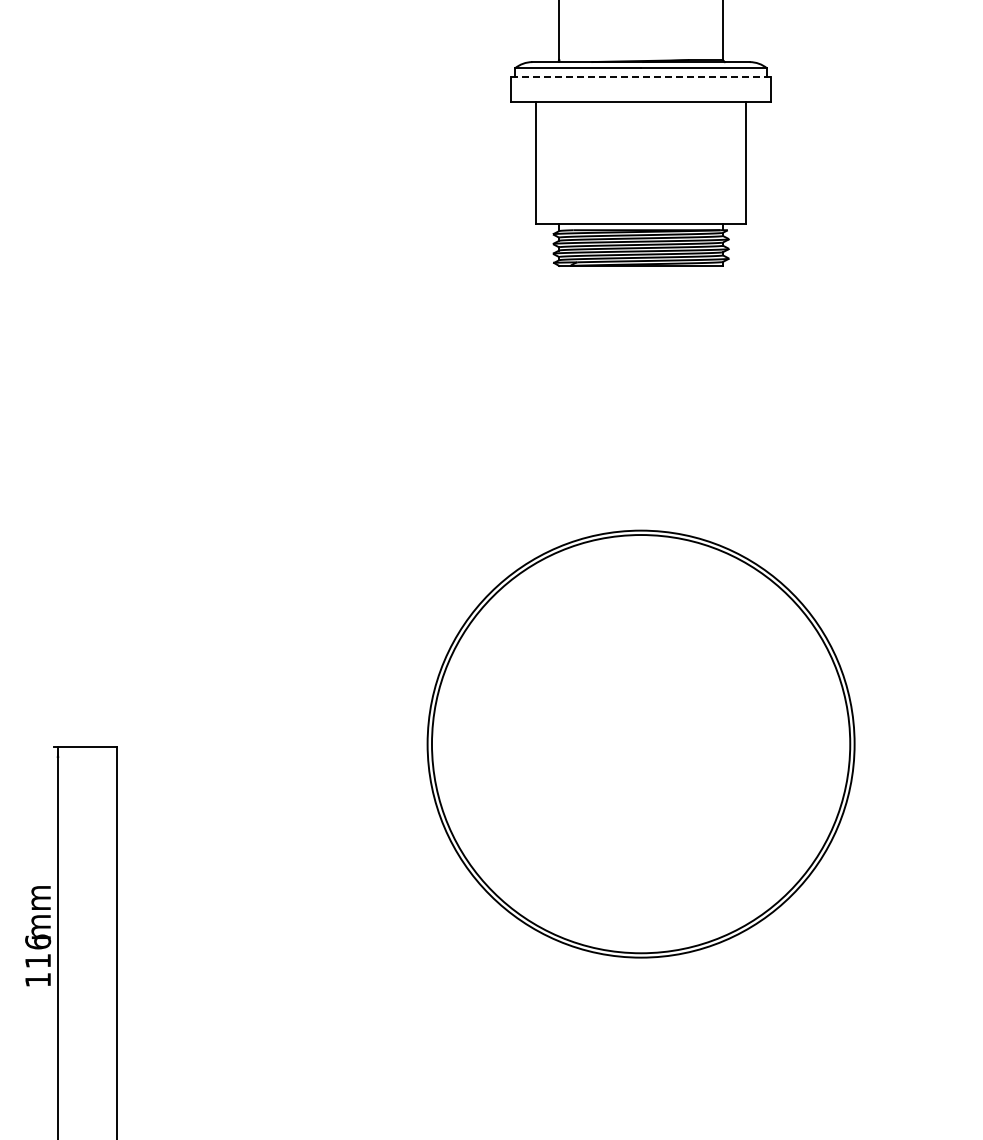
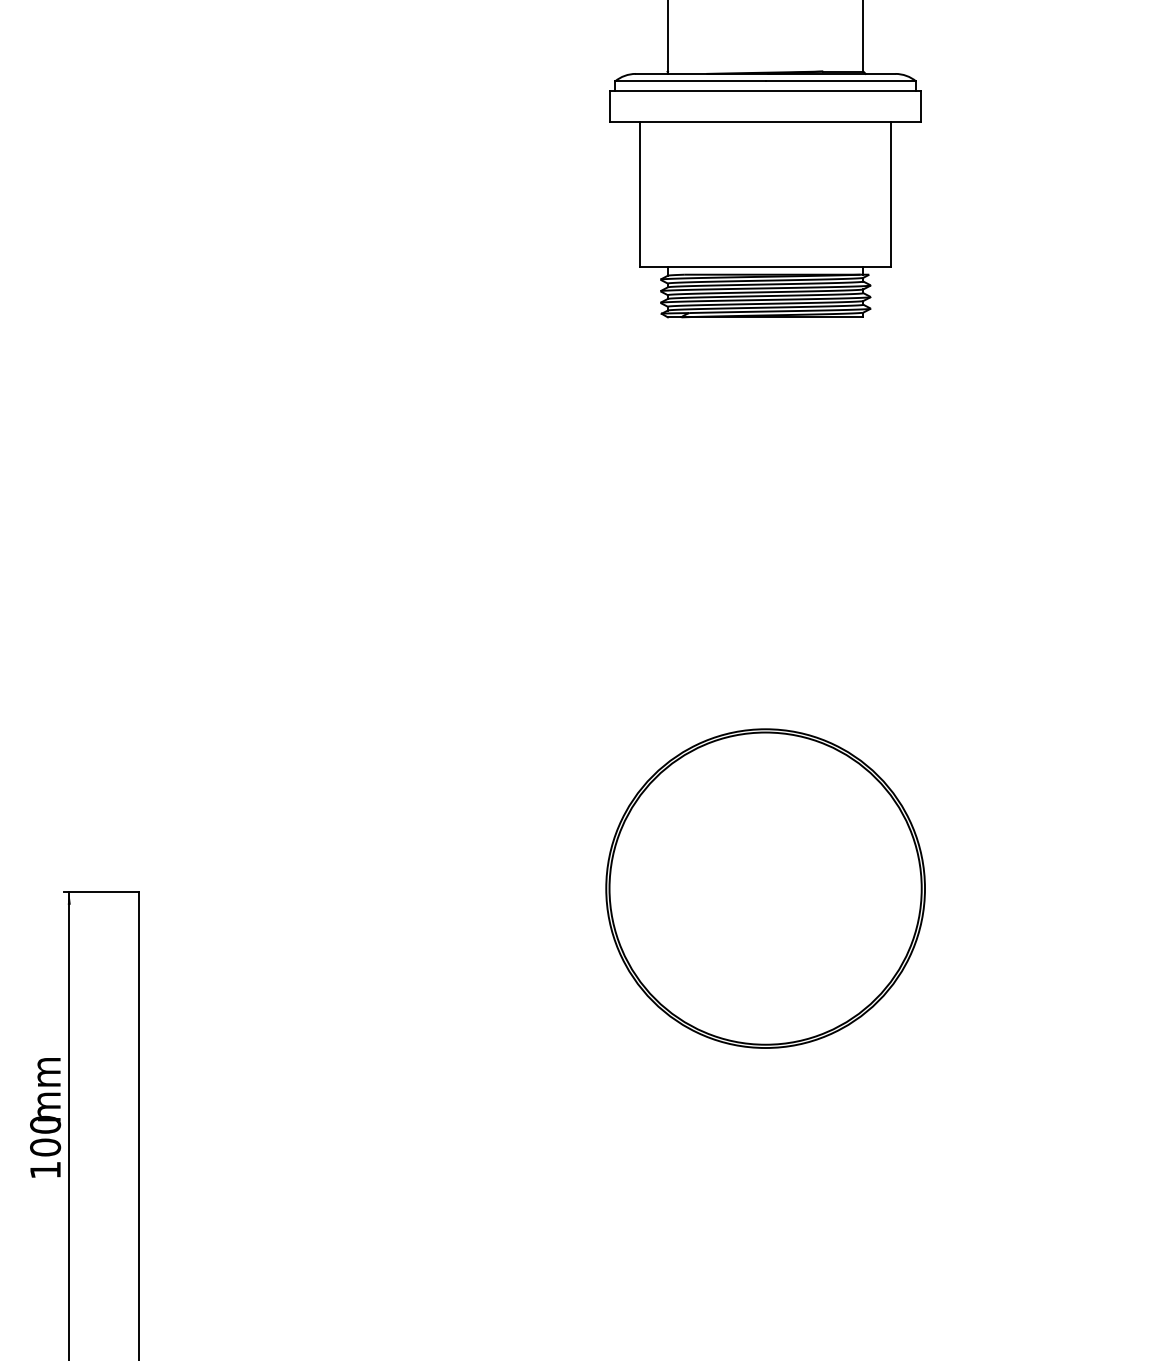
line: (641, 76) -> (766, 91), dashed -> solid
part: (640, 744) -> (764, 888), size x0.62
text: (38, 951) -> (45, 1136), 116 -> 100

